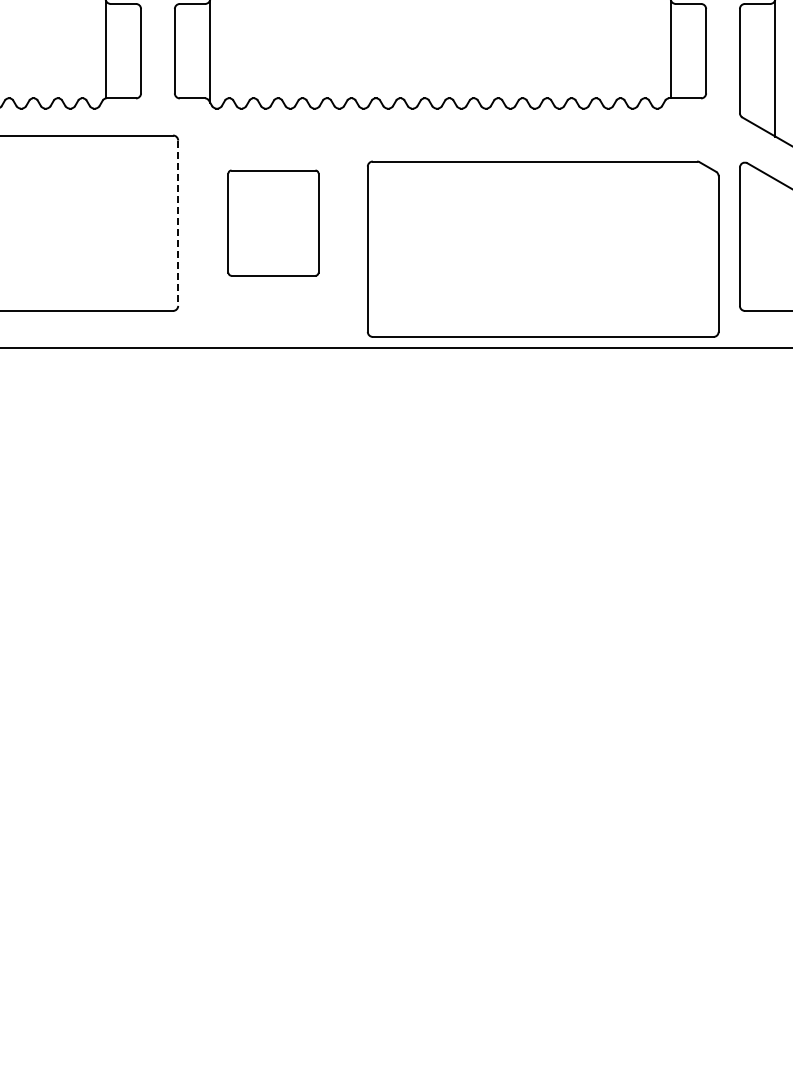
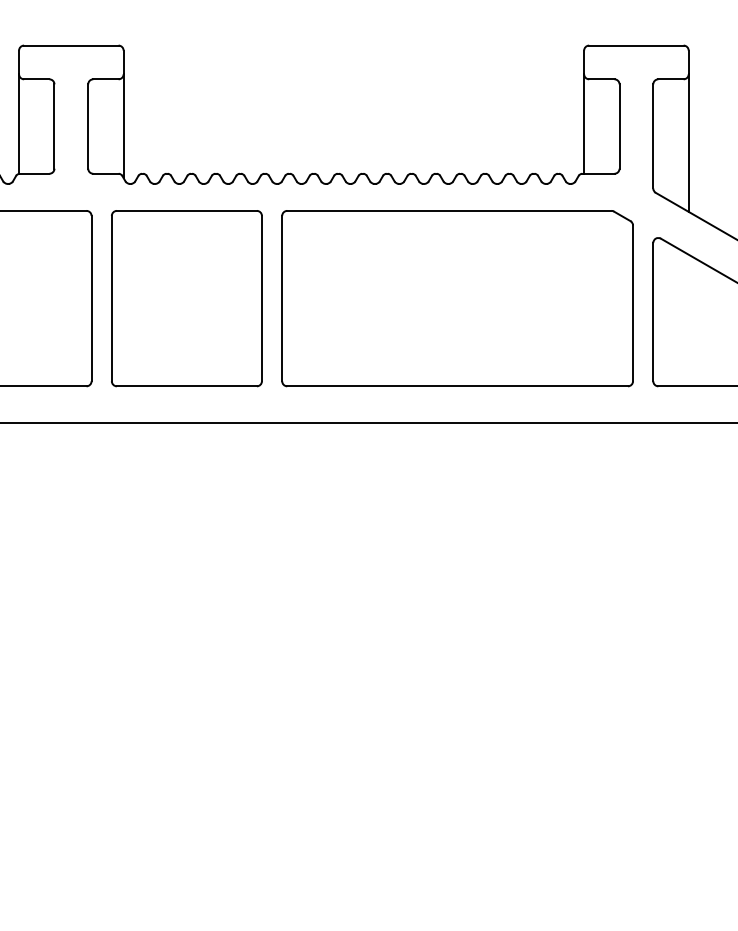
part: (273, 222) -> (186, 297), size x1.67
line: (178, 223) -> (91, 298), dashed -> solid
part: (543, 248) -> (457, 297), moved

